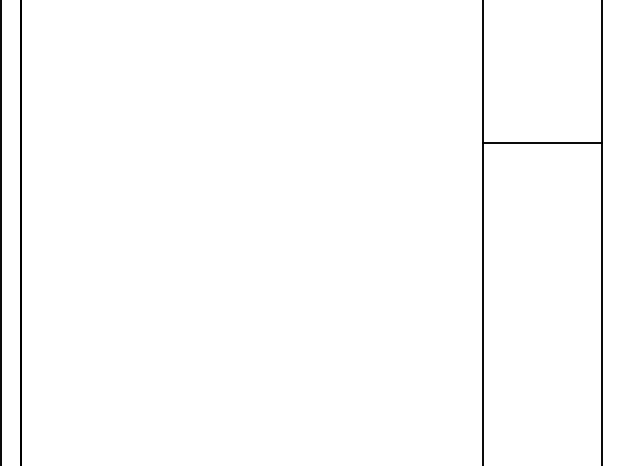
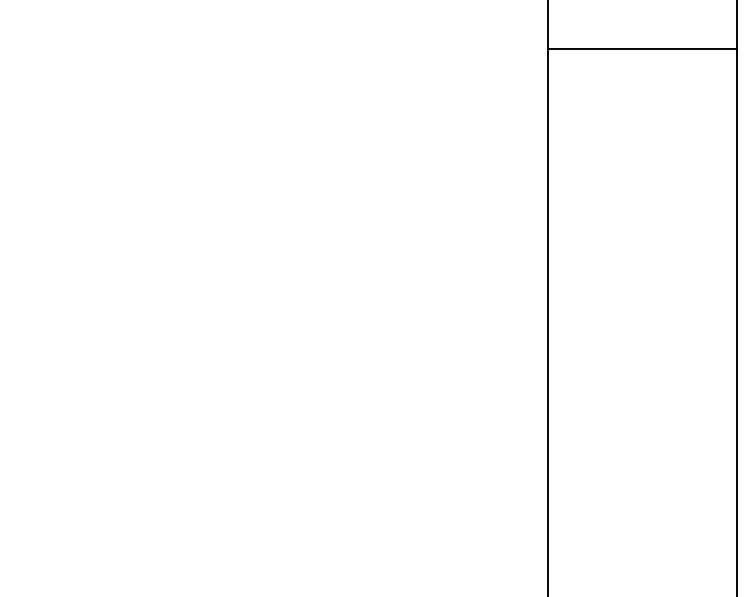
line: (542, 142) -> (642, 48), moved

